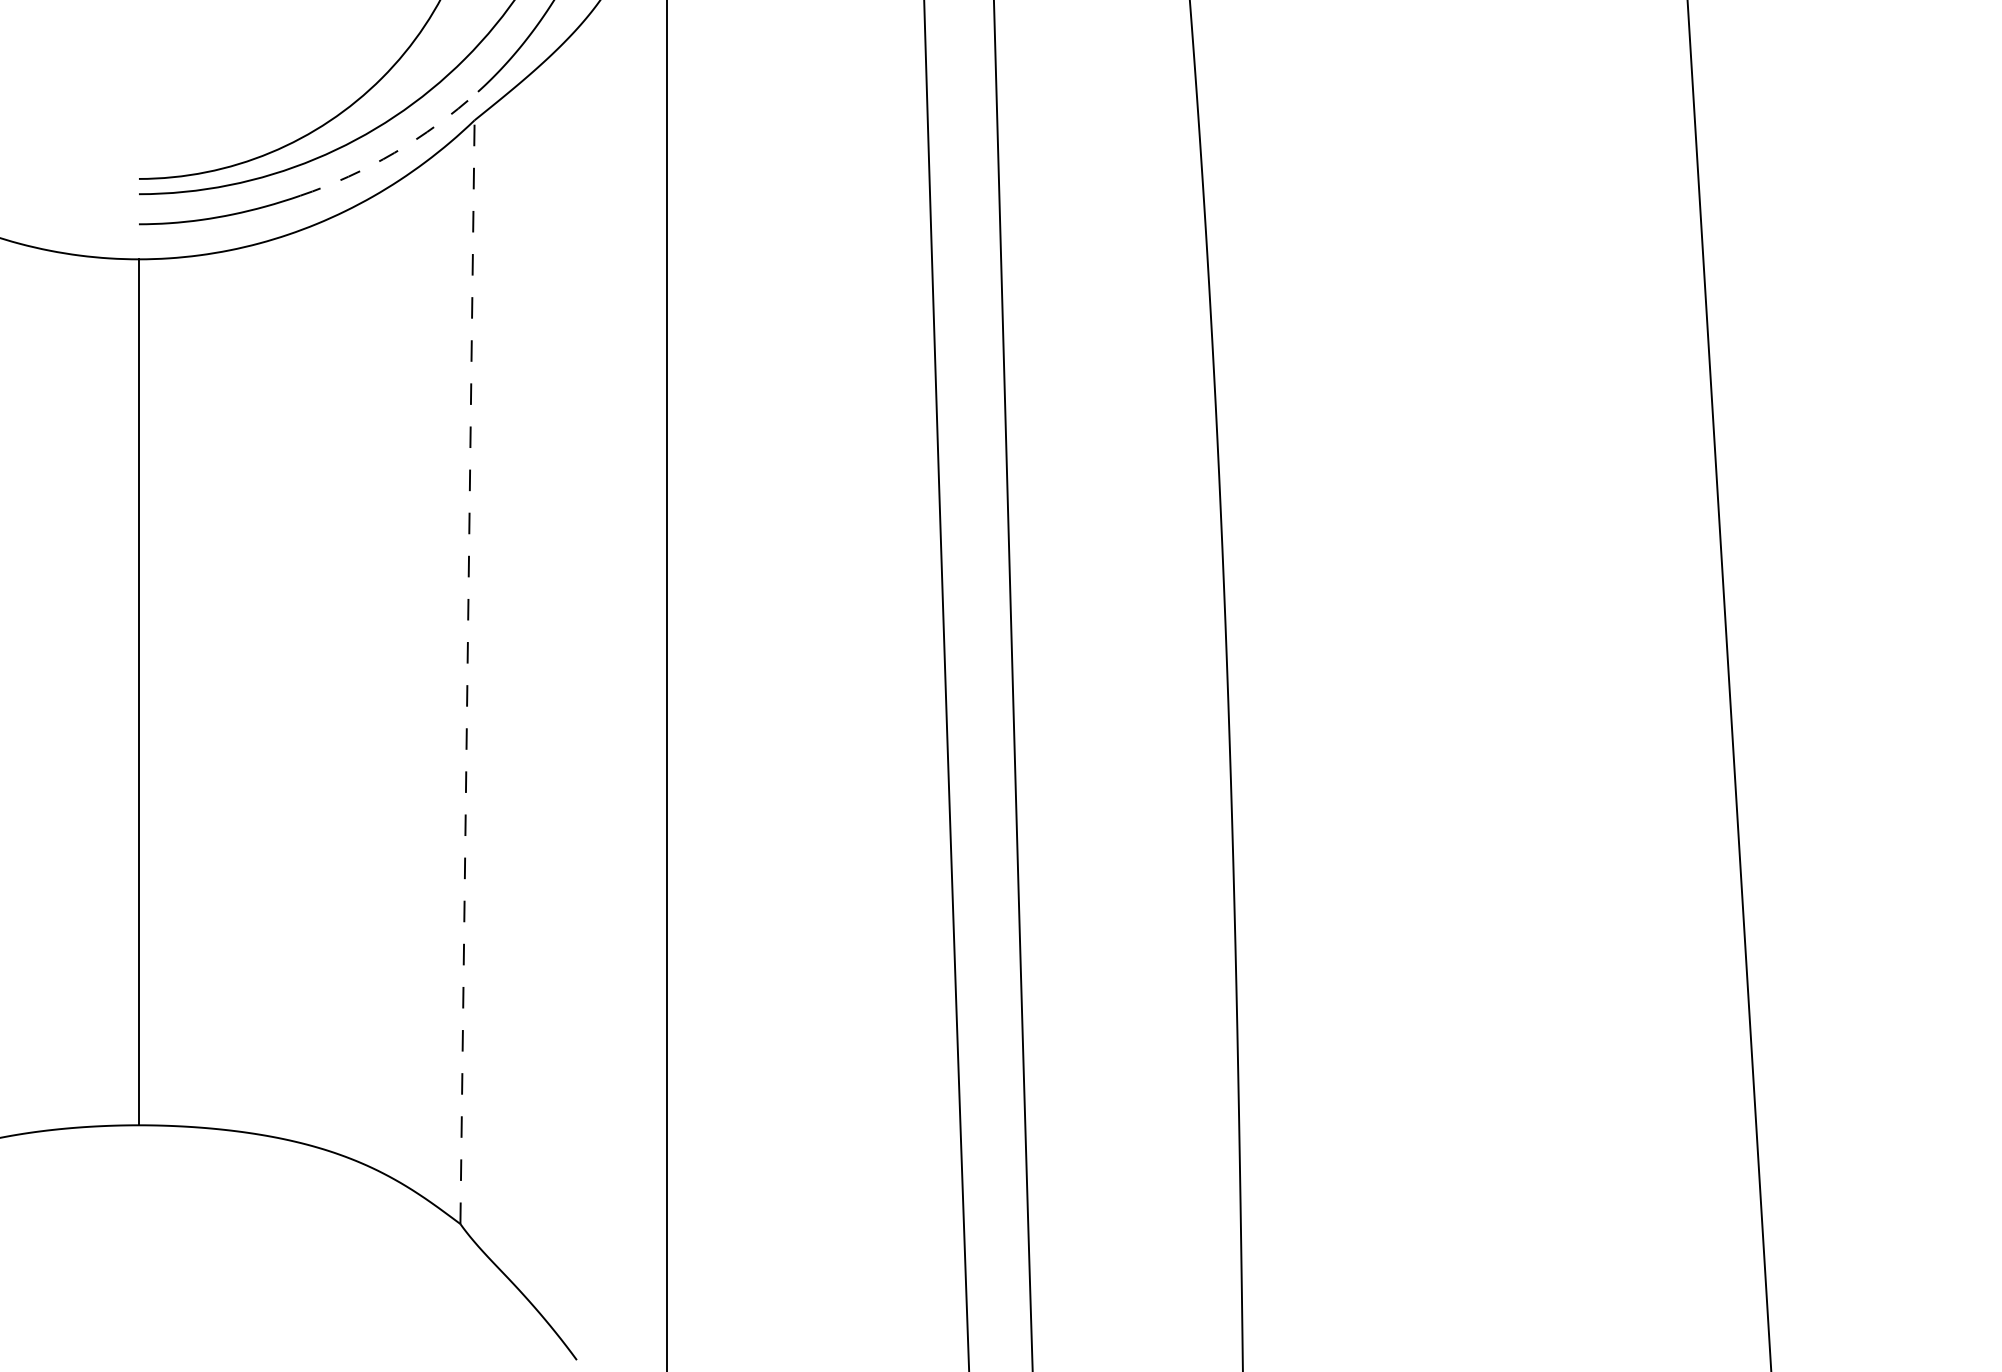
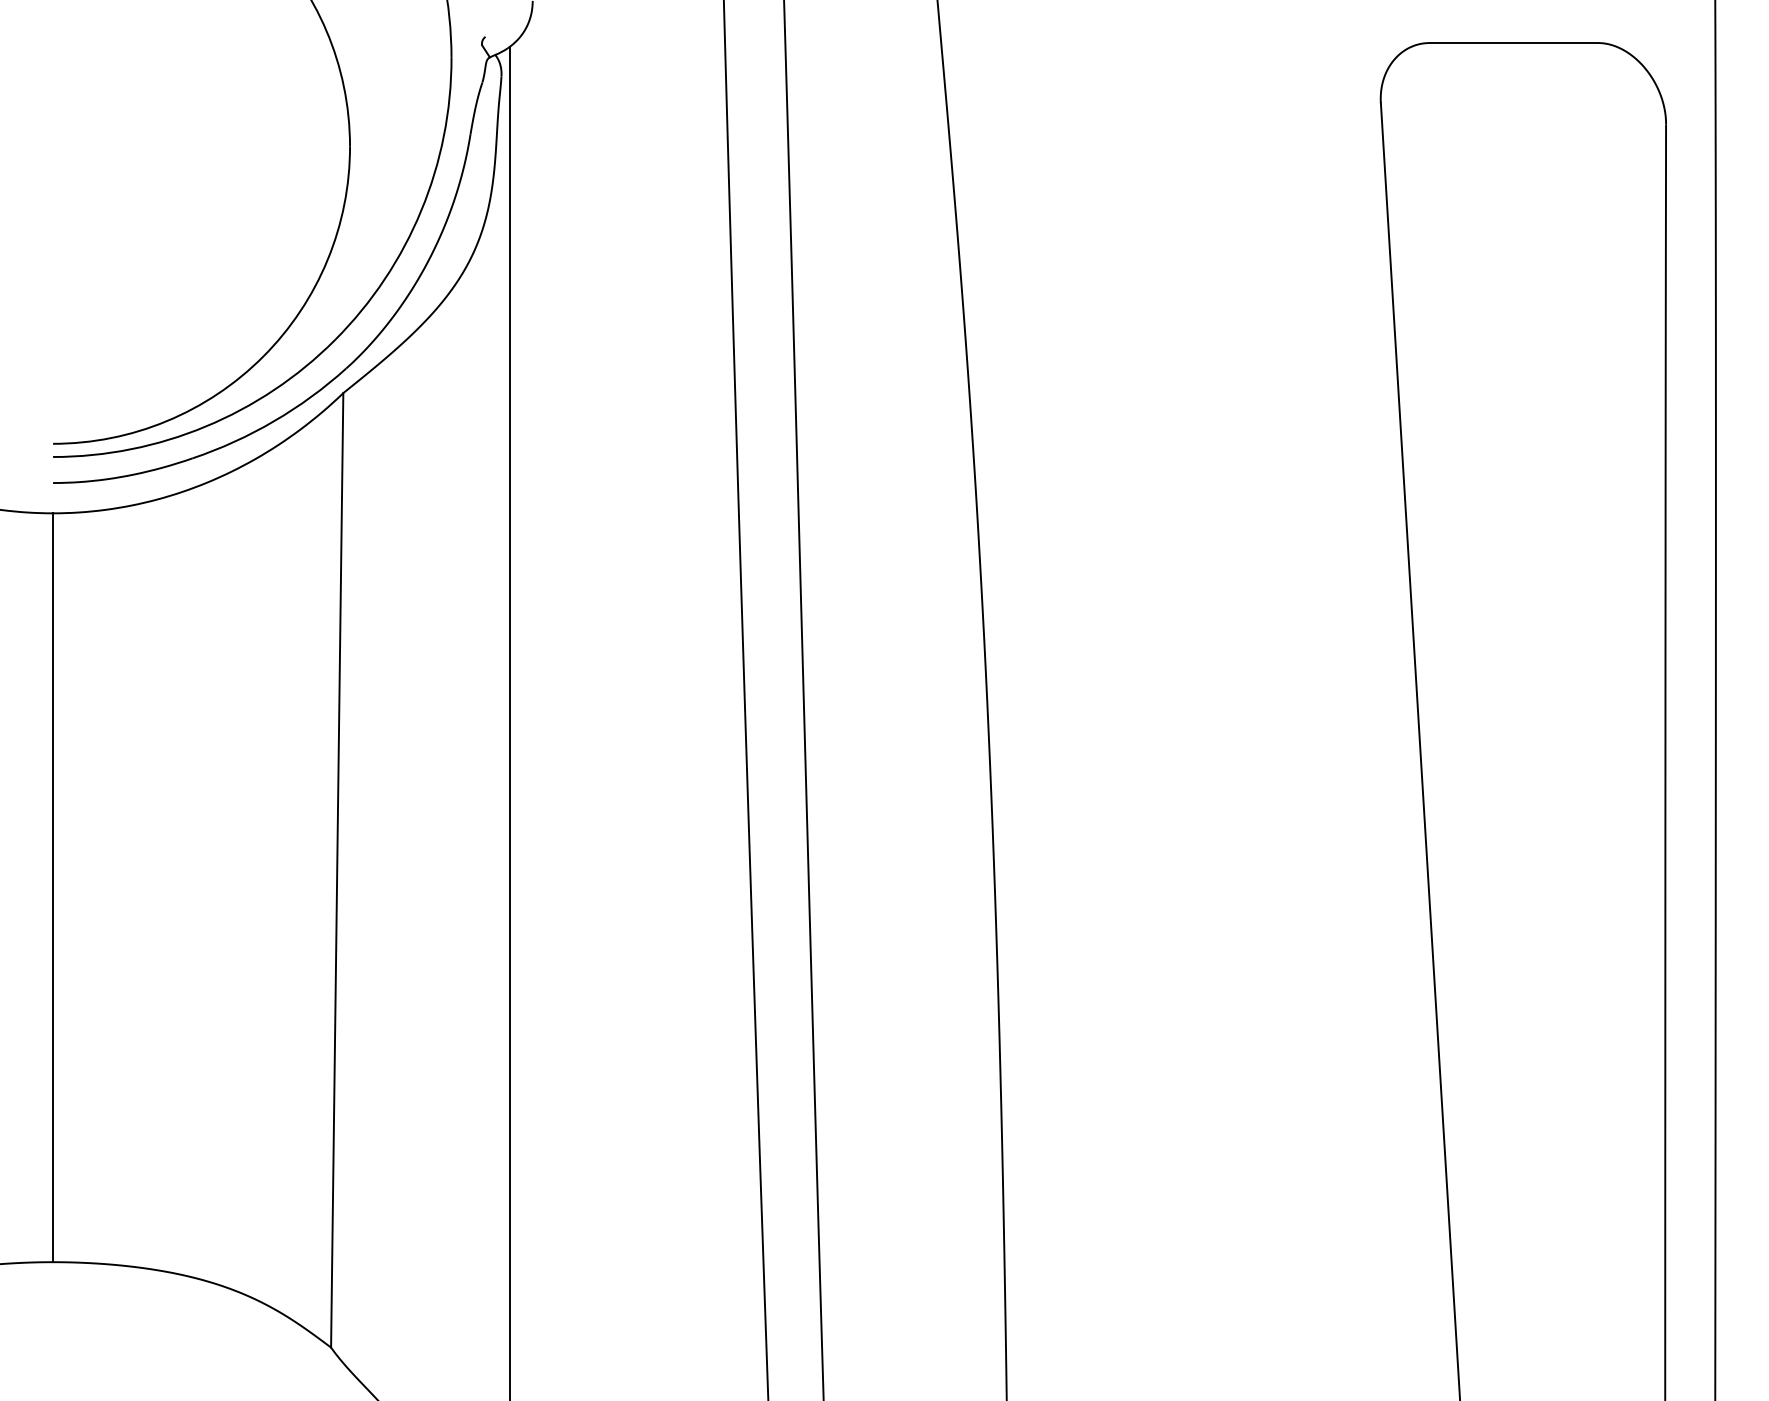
arc: (395, 153) -> (274, 421), dashed -> solid
line: (467, 671) -> (337, 869), dashed -> solid

